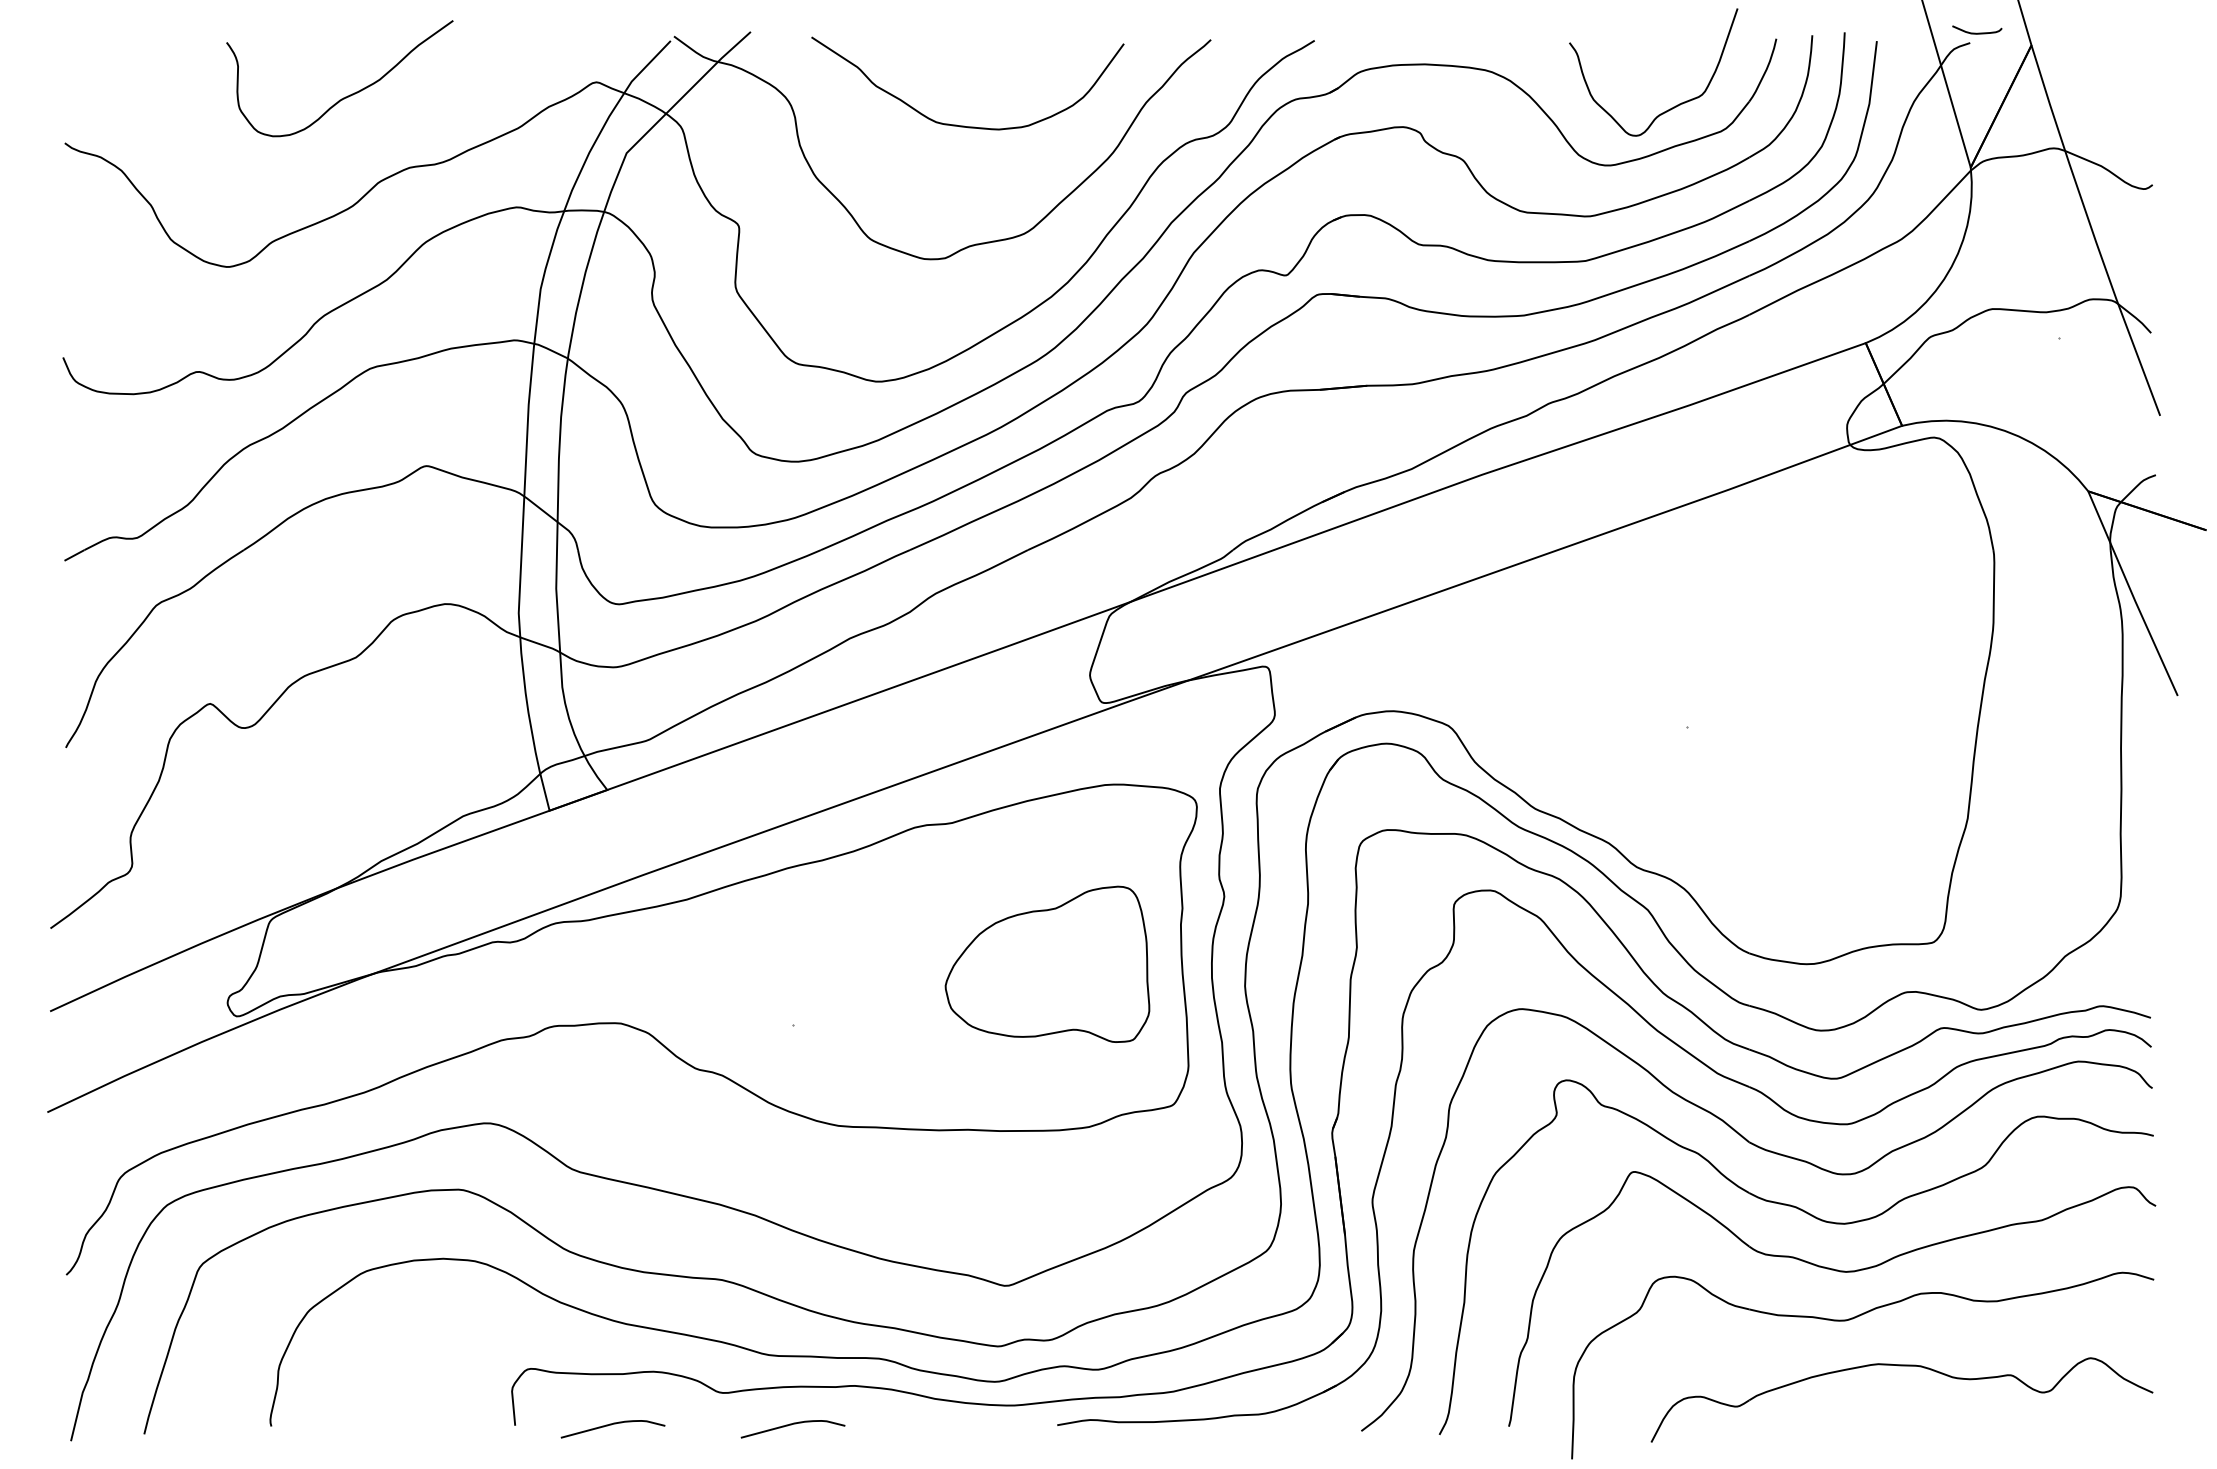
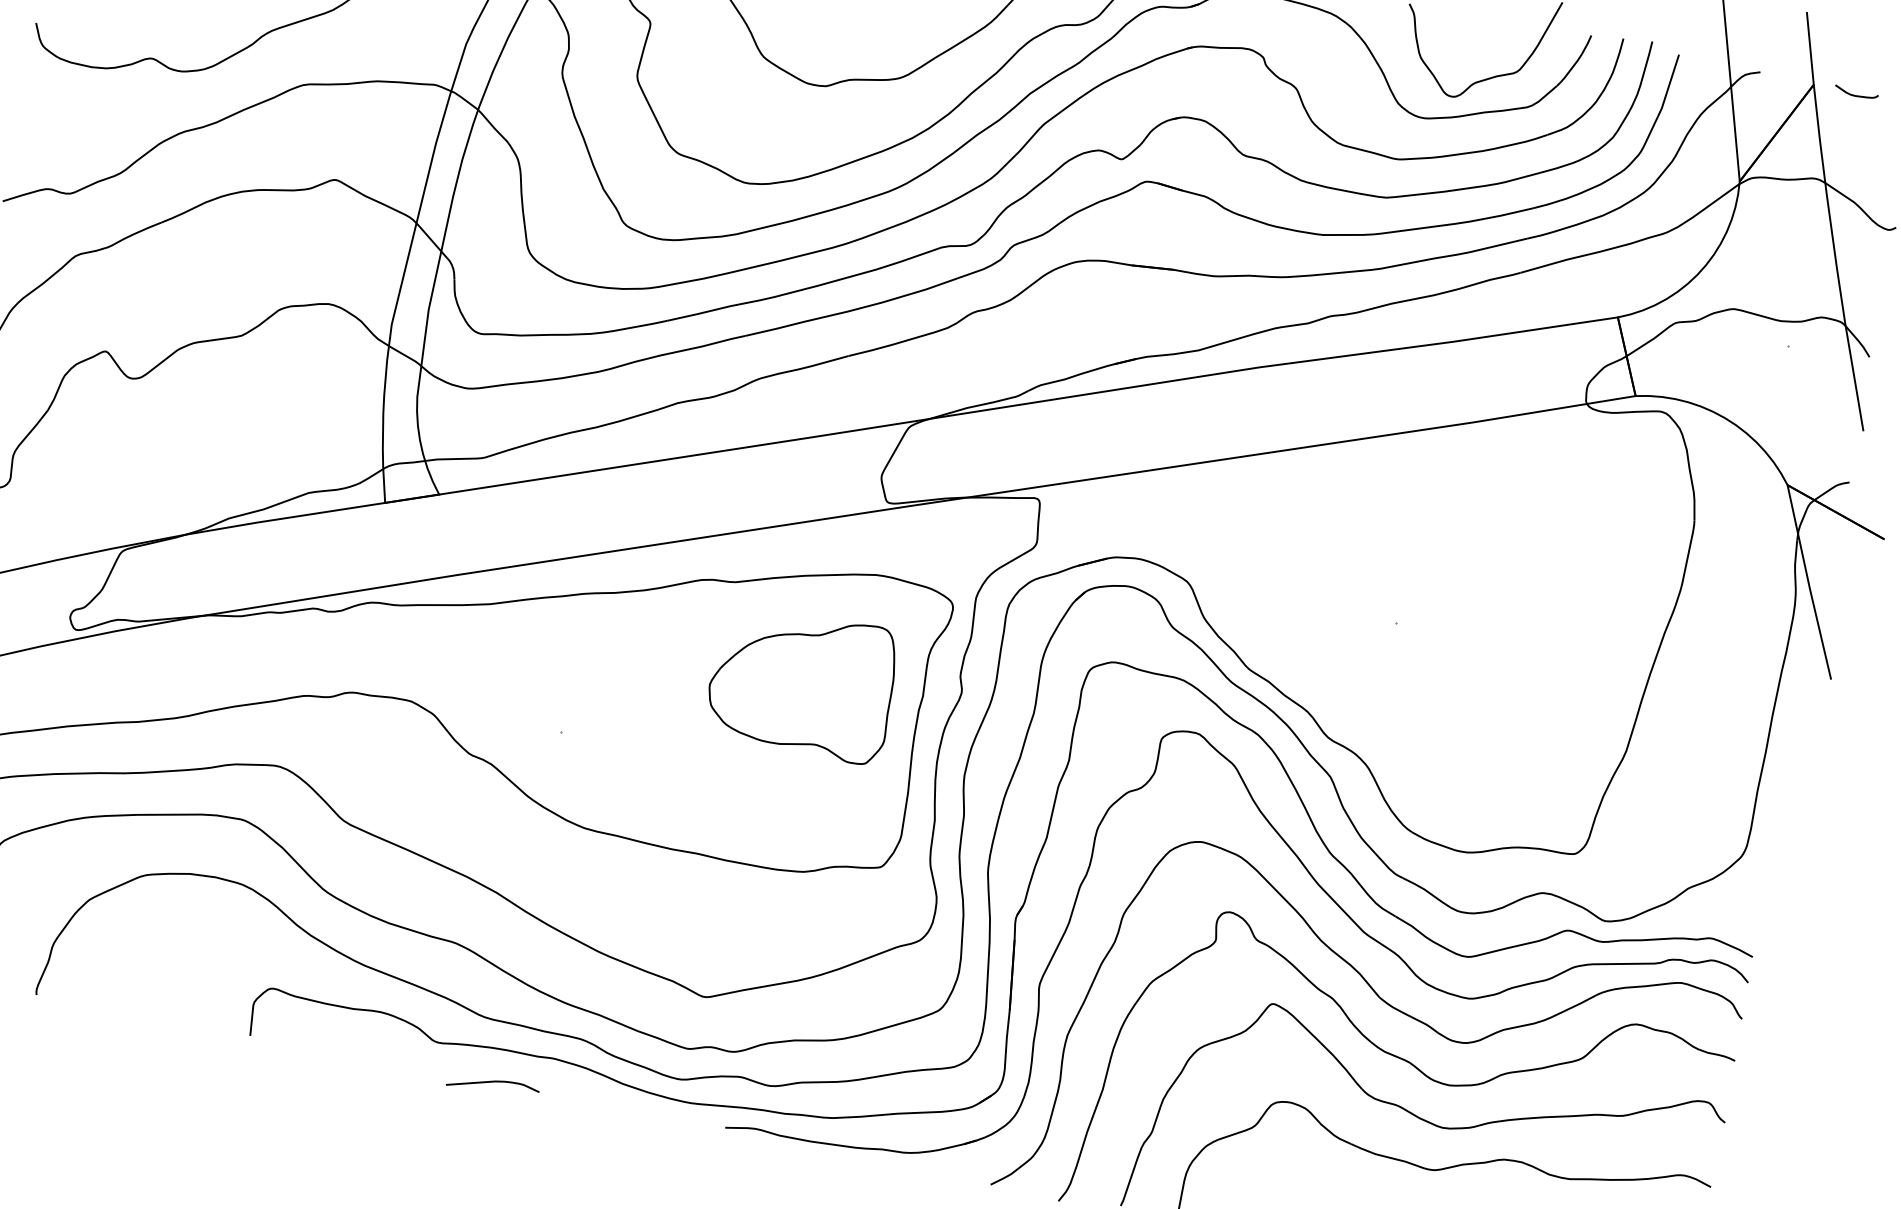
curve: (1977, 32) -> (1856, 94), moved
part: (1047, 963) -> (803, 682), moved
curve: (611, 1425) -> (334, 1052), removed

